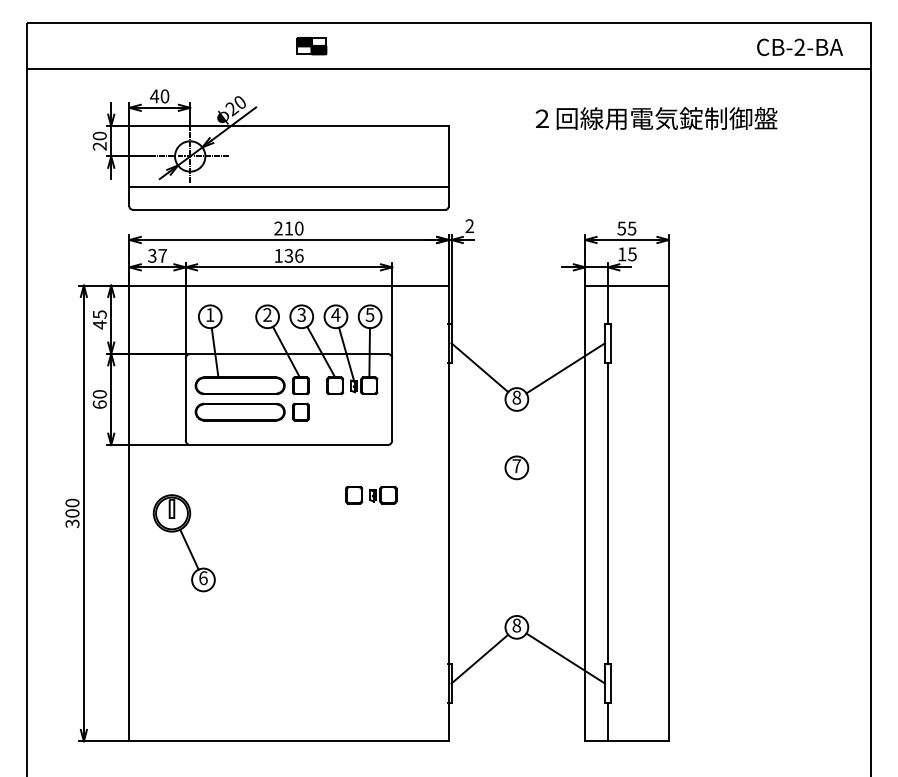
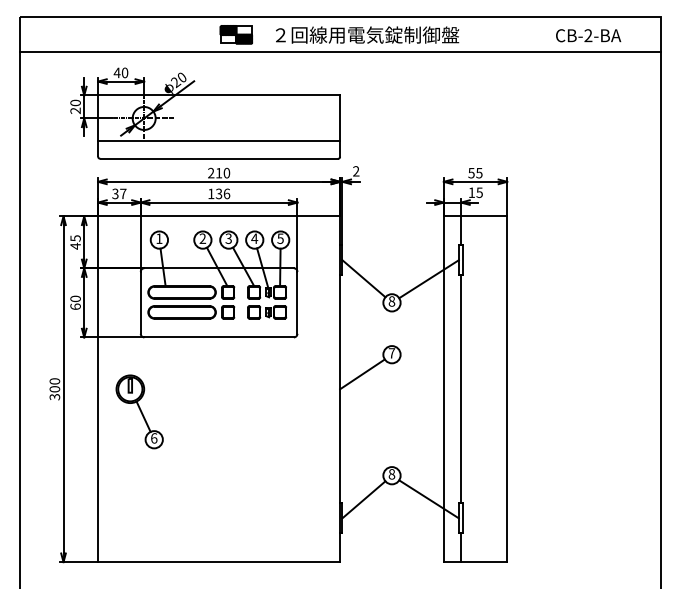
part: (311, 45) -> (236, 34), size x1.43
text: (799, 46) -> (588, 35), moved
text: (656, 118) -> (367, 35), moved
line: (477, 493) -> (362, 374), added
part: (371, 494) -> (267, 311), moved

